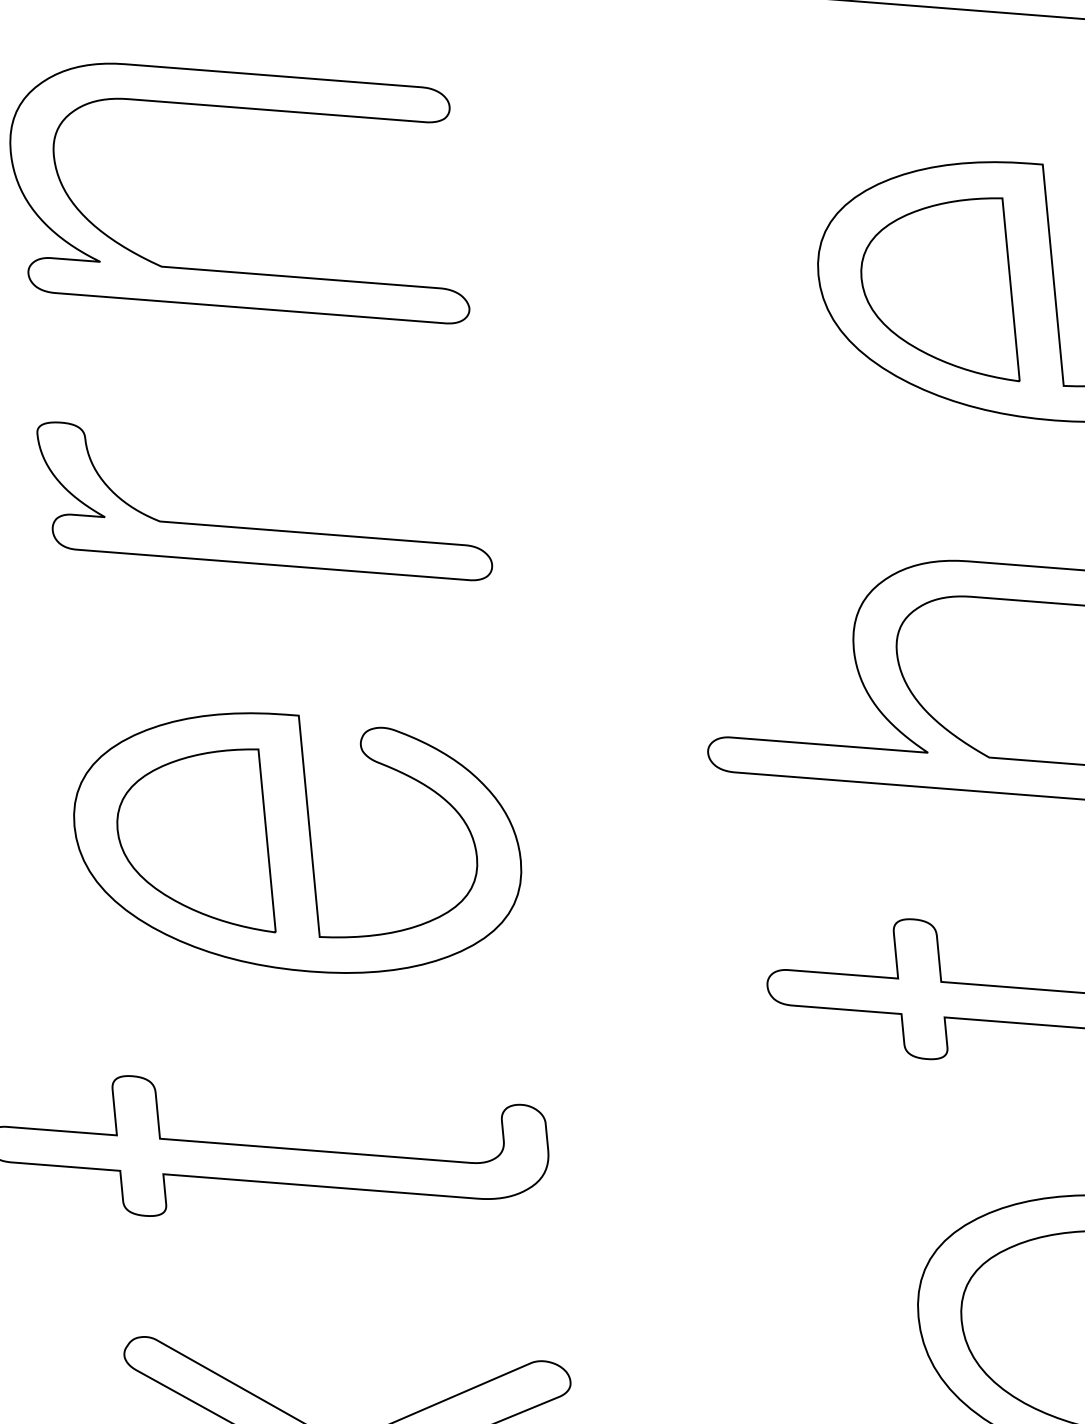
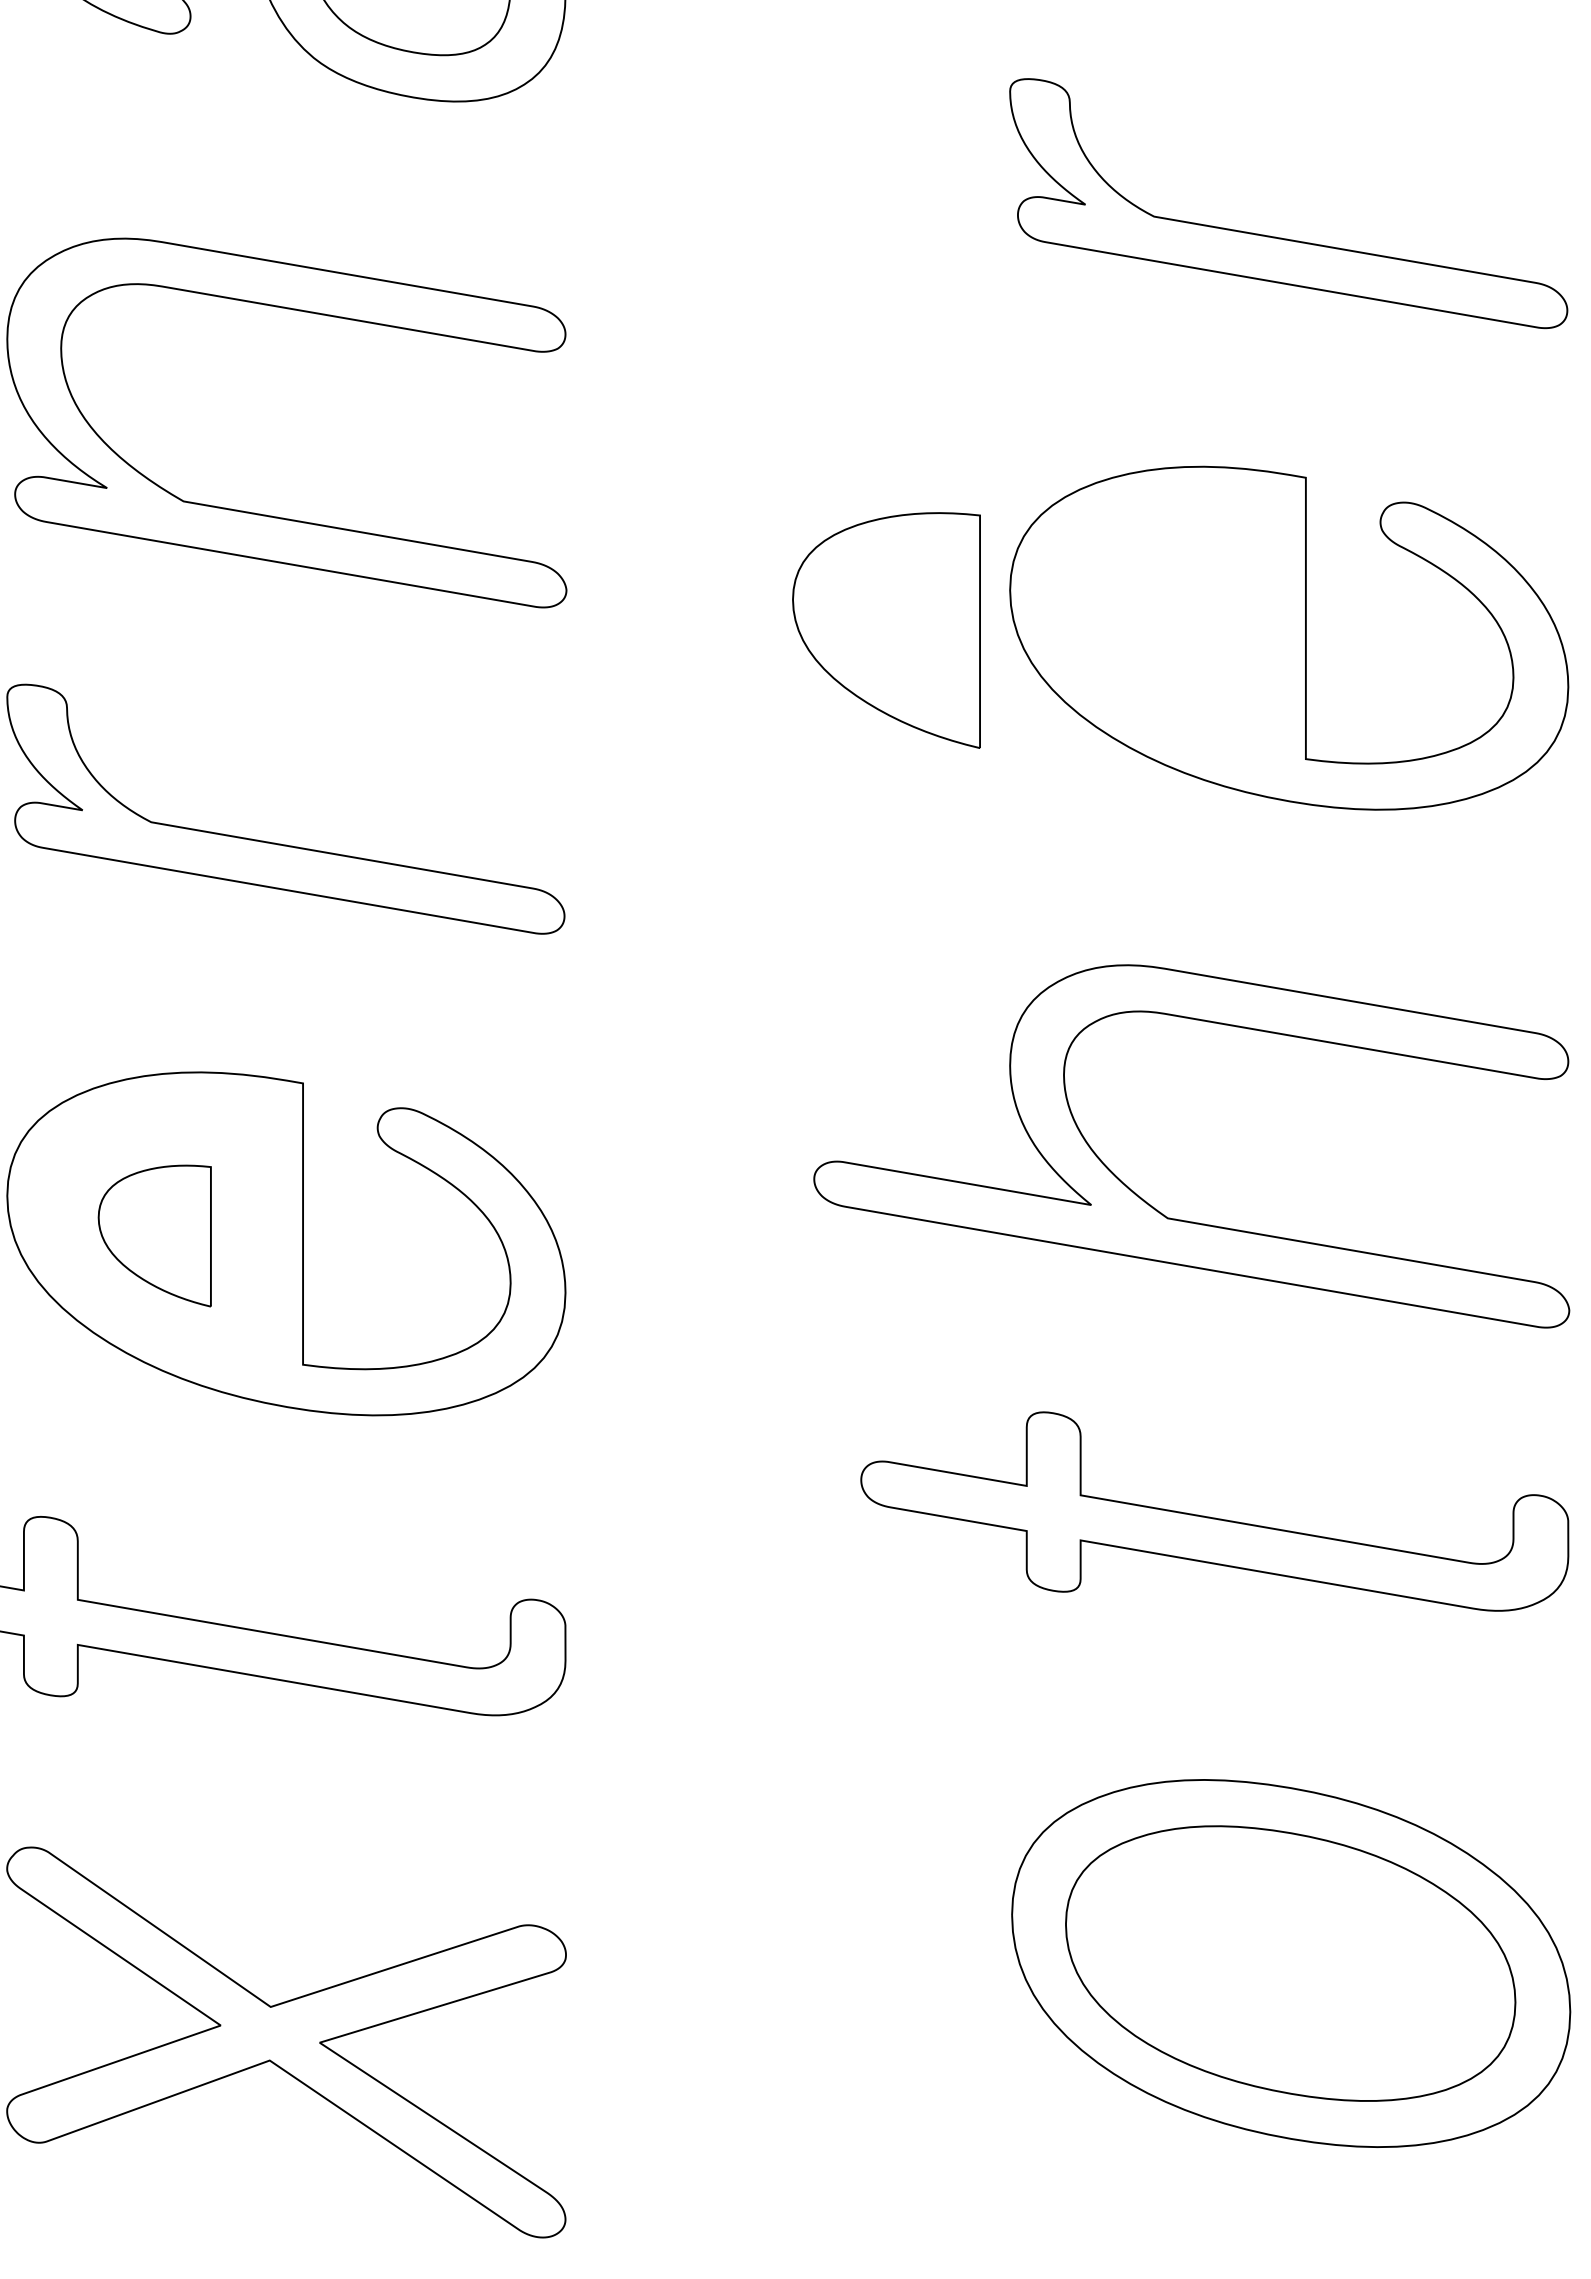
part: (937, 295) -> (886, 630), moved
part: (193, 846) -> (154, 1235), size x0.6

